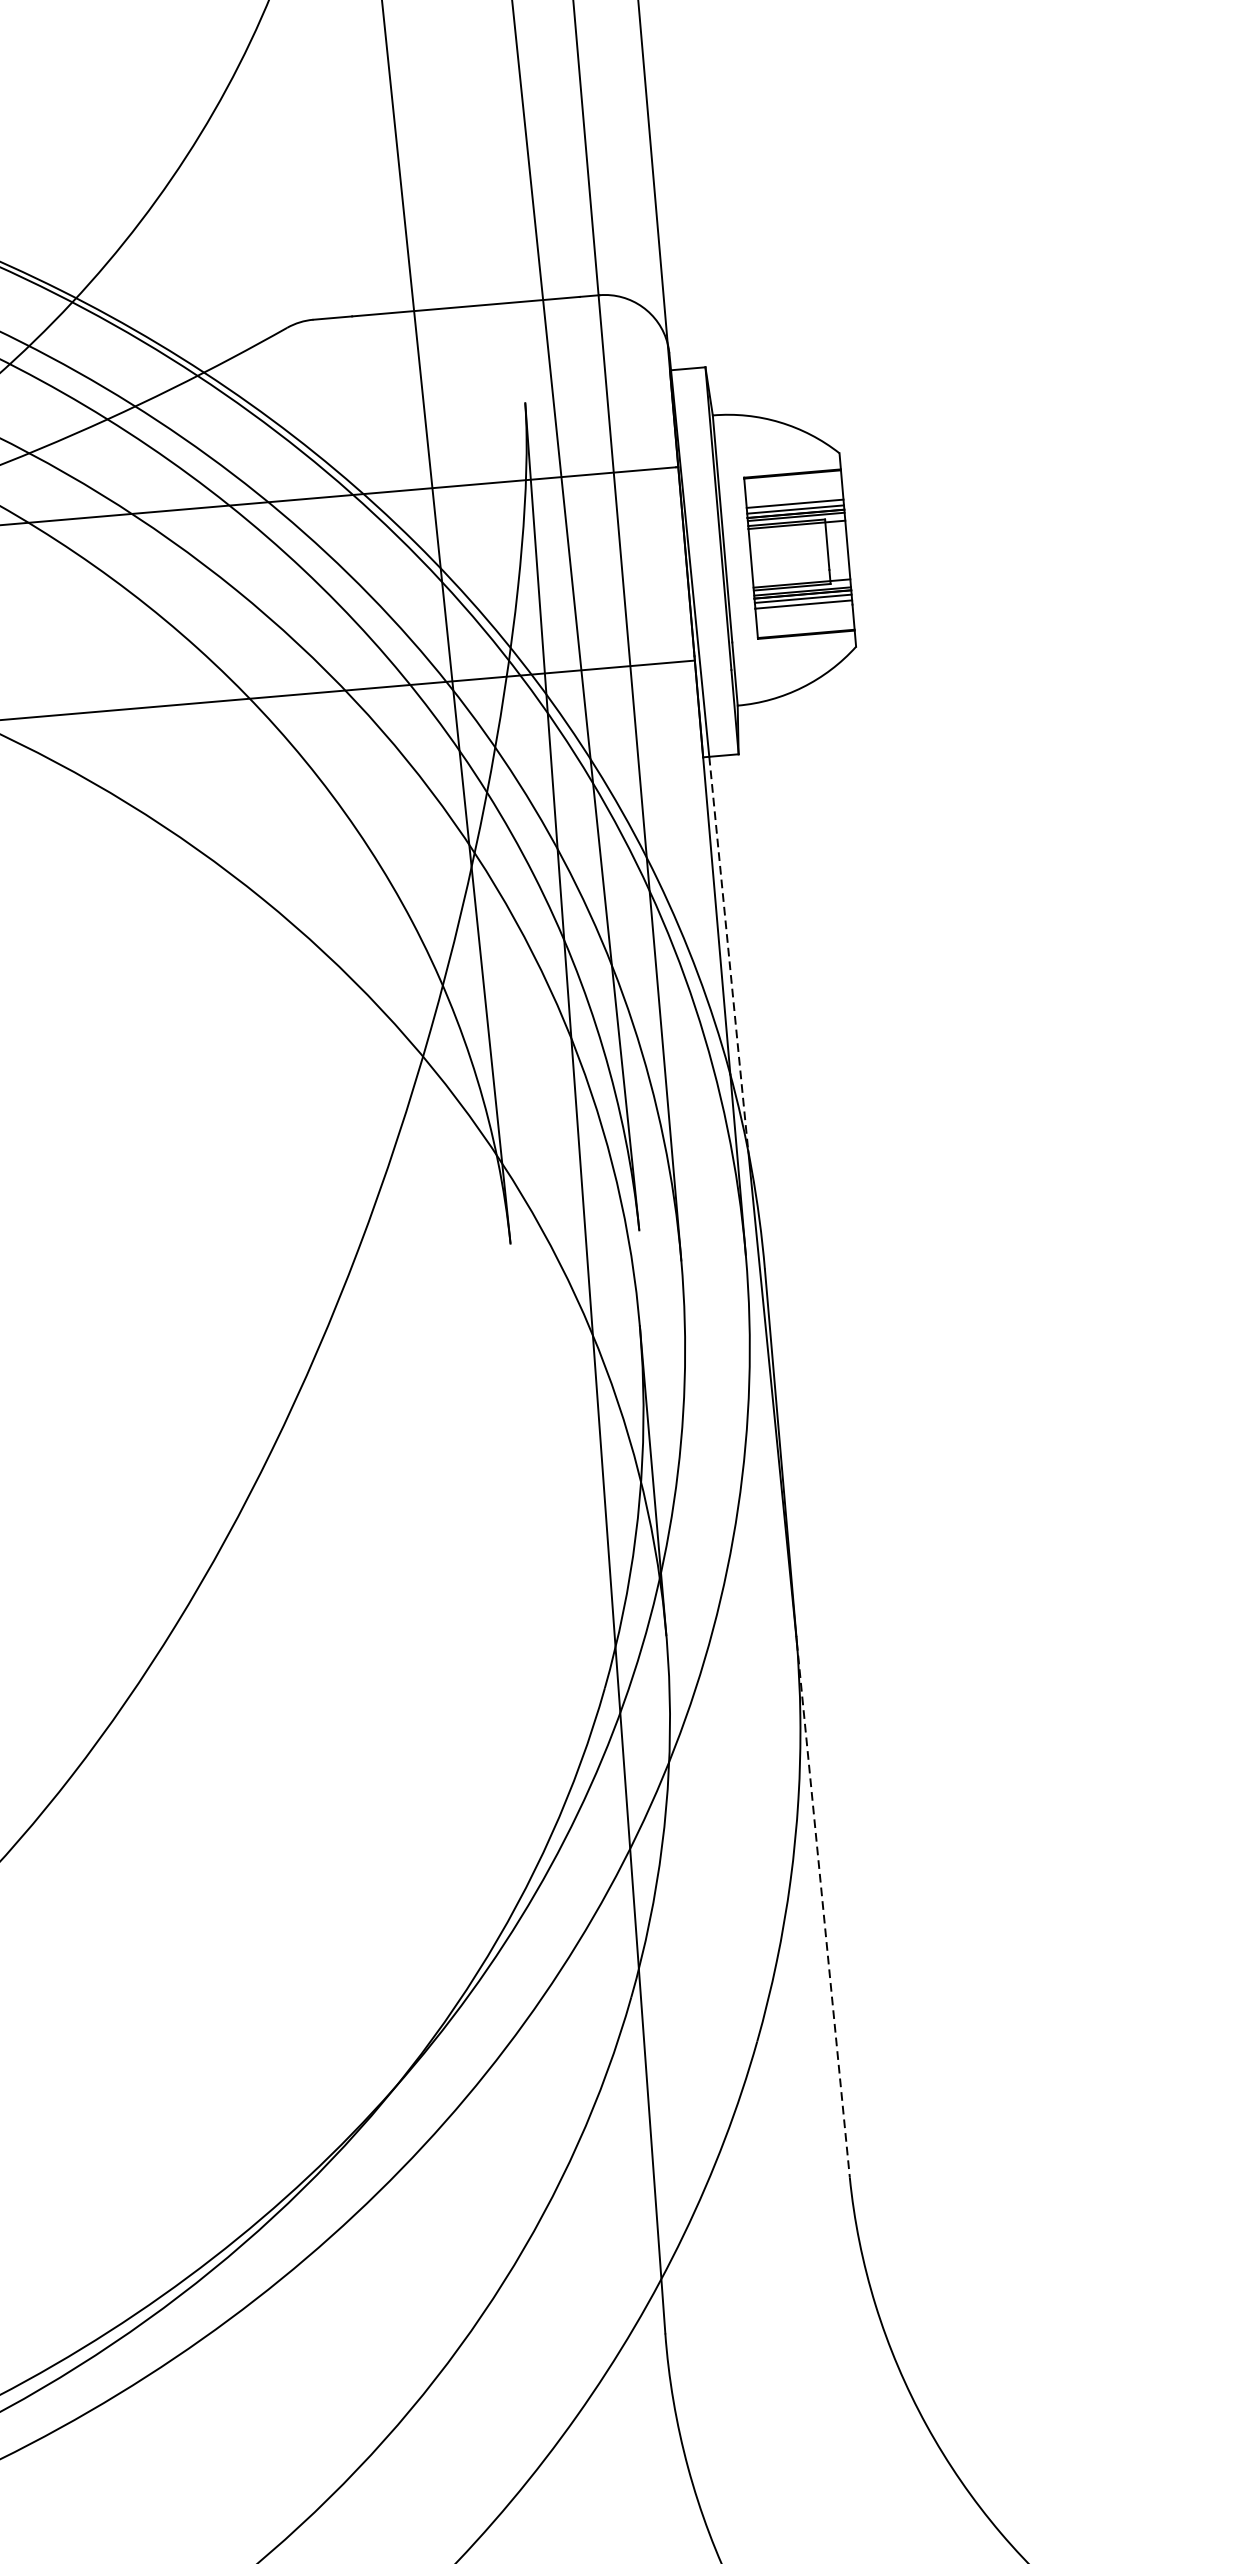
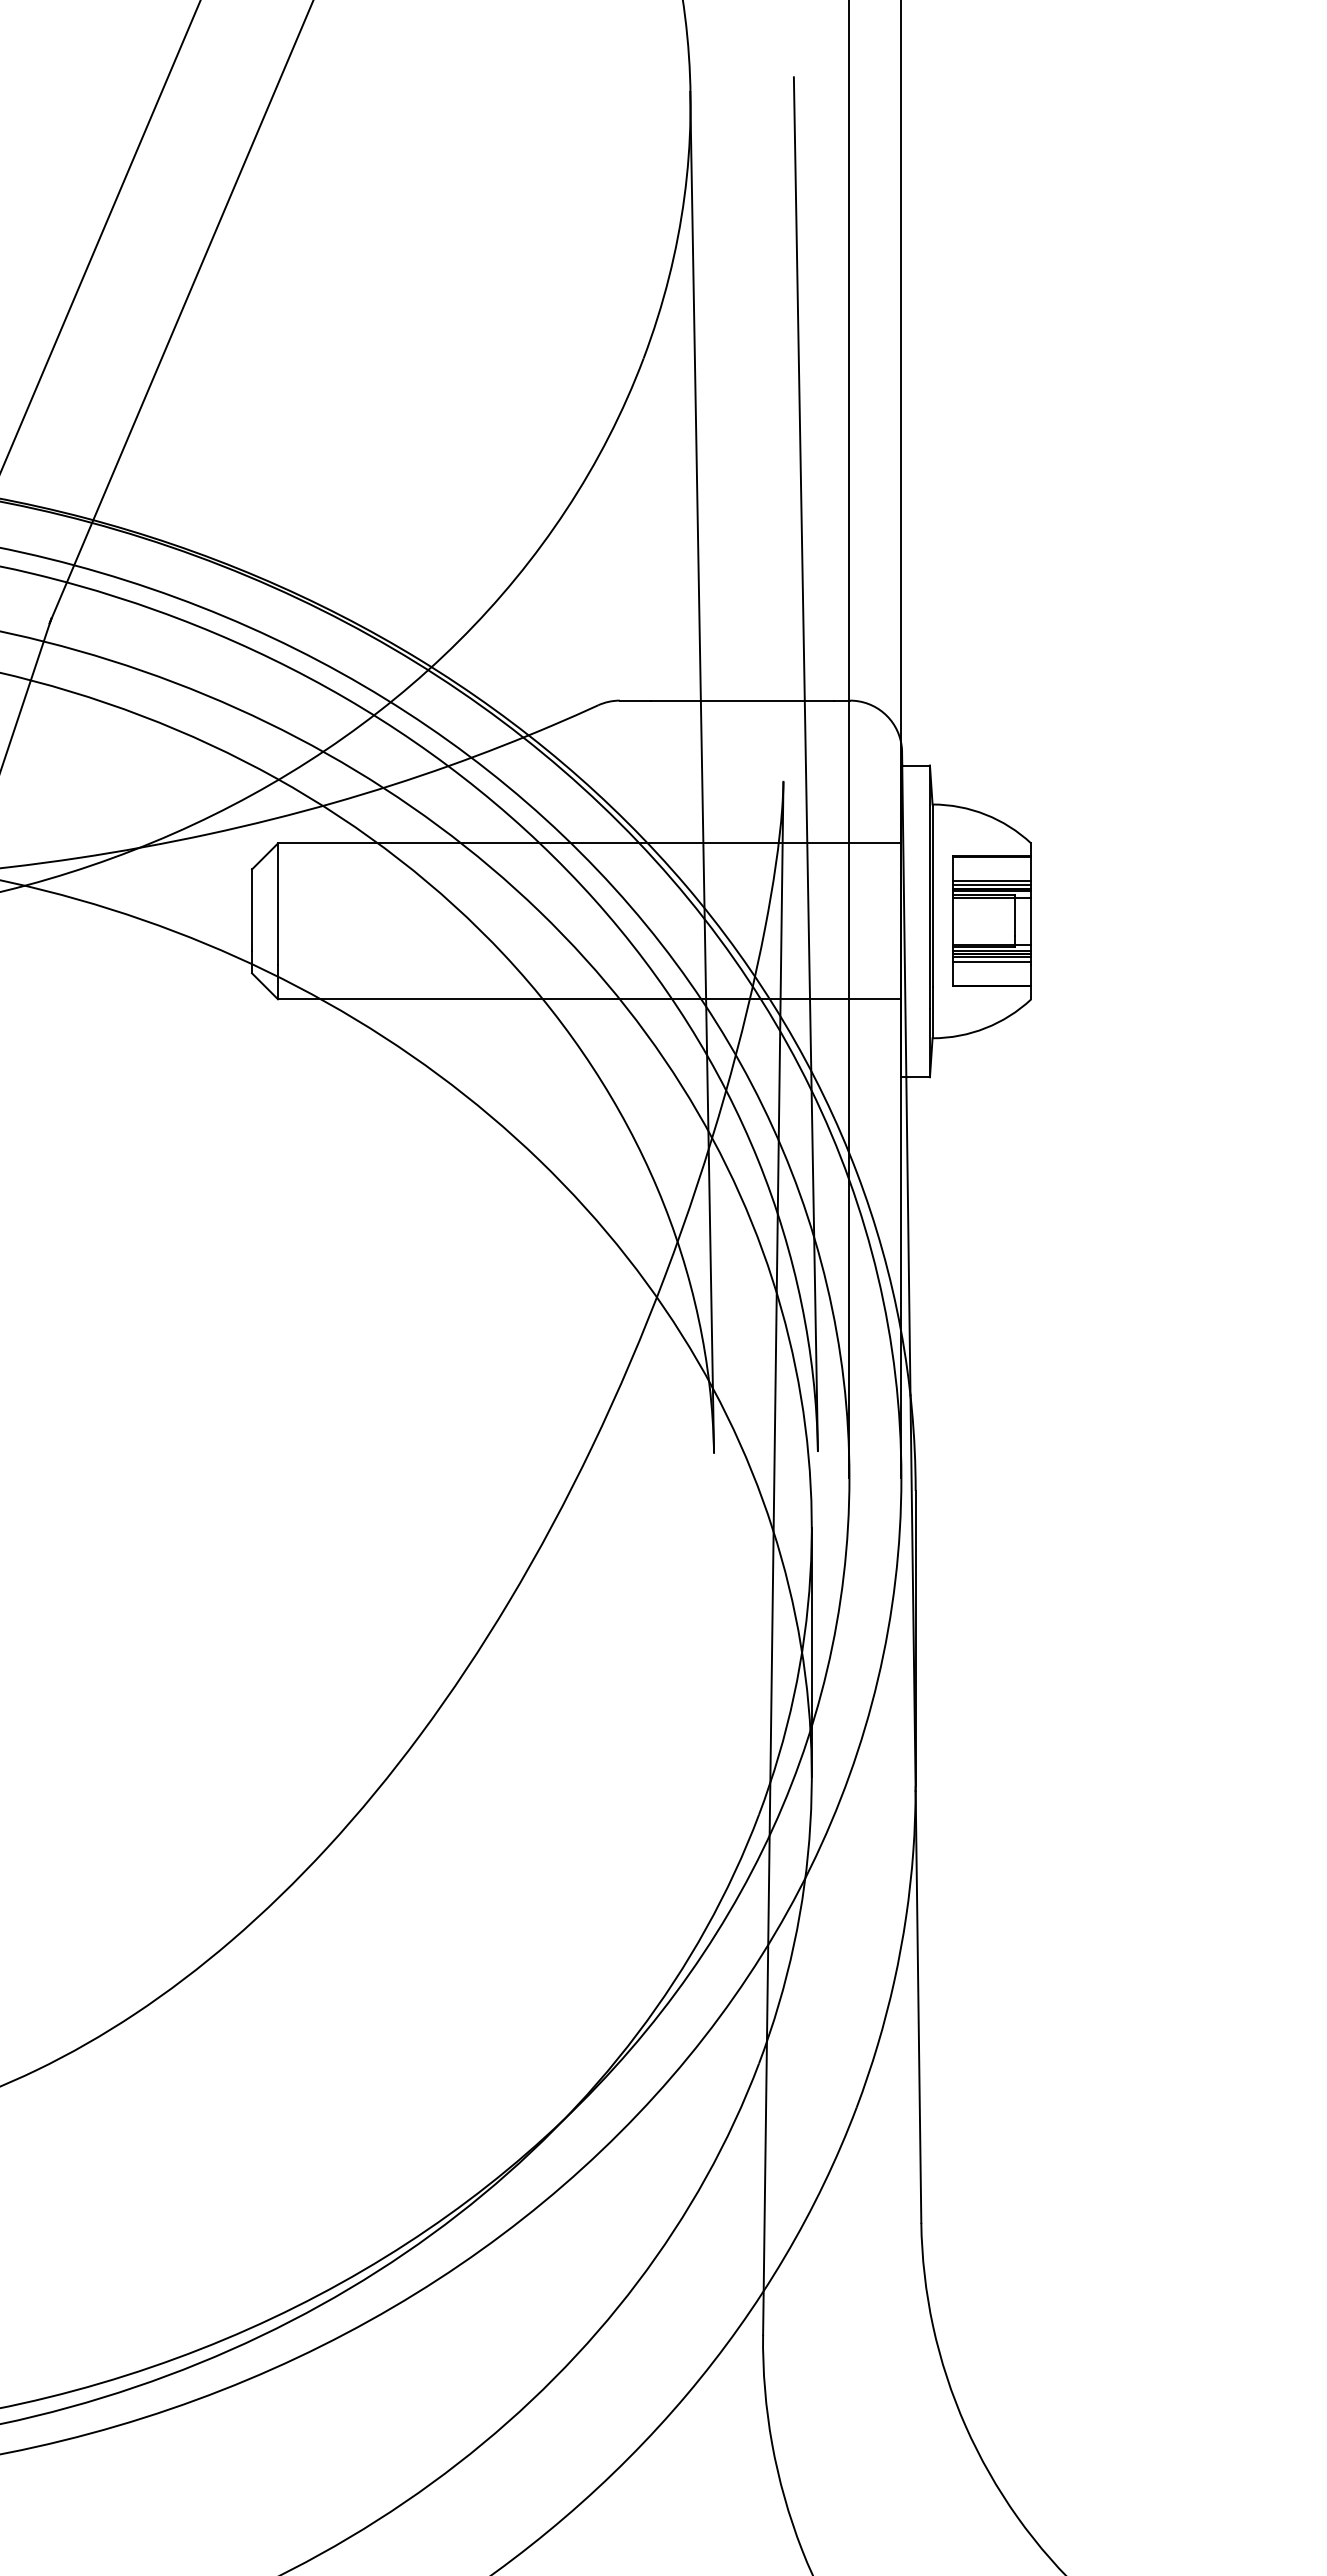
line: (728, 954) -> (908, 1236), dashed -> solid
line: (823, 1909) -> (918, 2006), dashed -> solid

